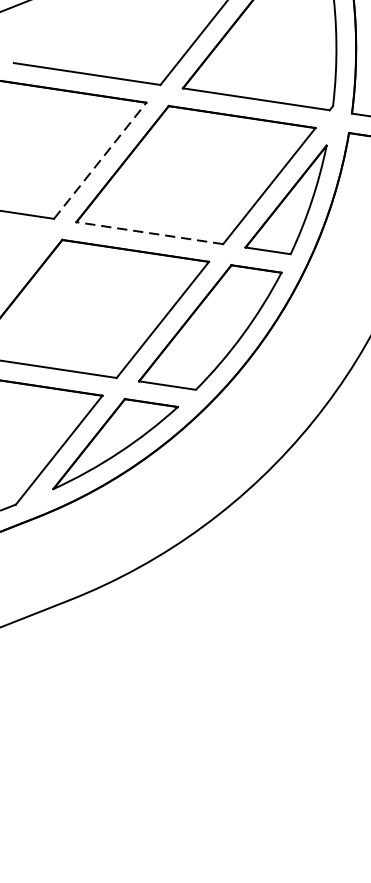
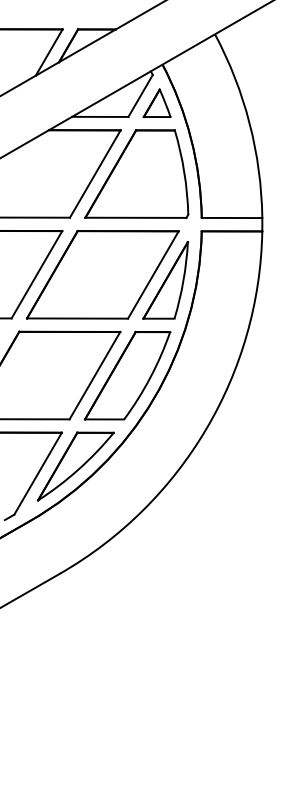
line: (101, 160) -> (37, 274), dashed -> solid
line: (149, 233) -> (77, 318), dashed -> solid

